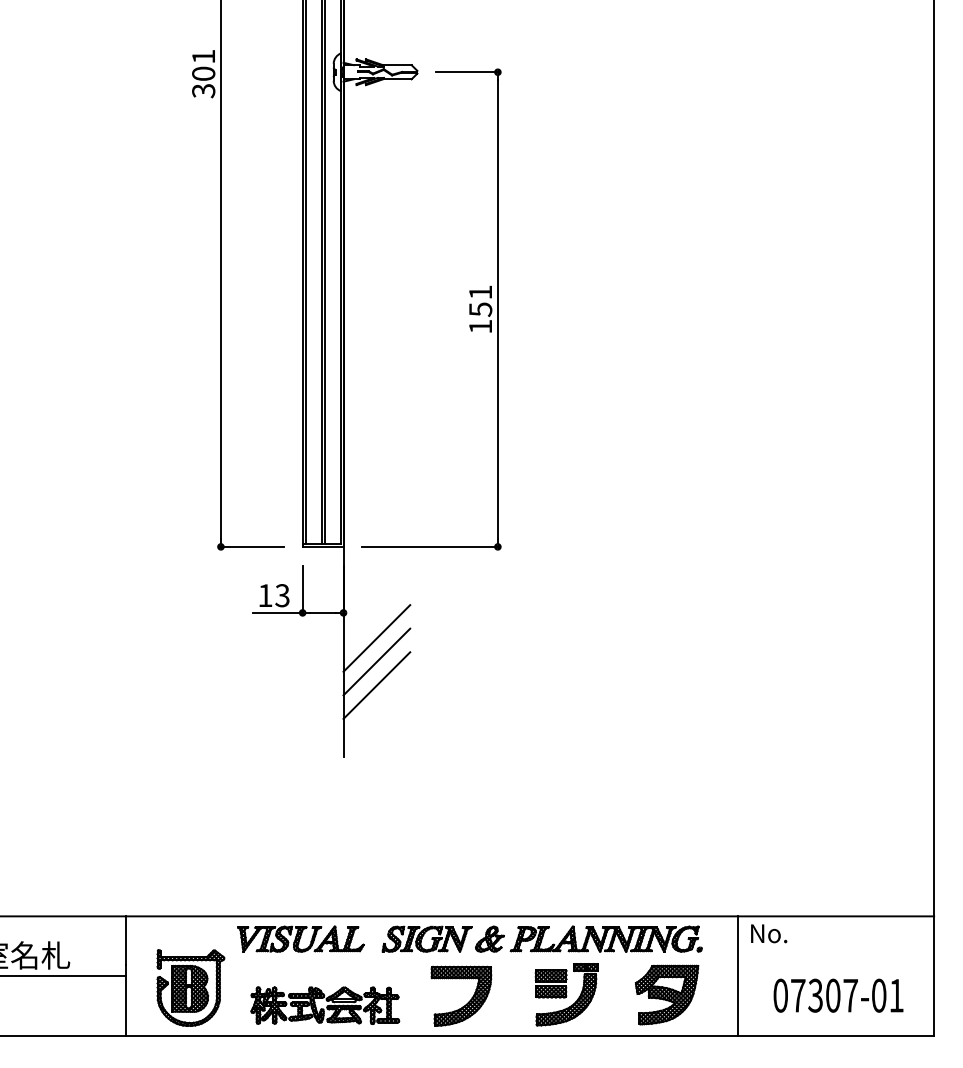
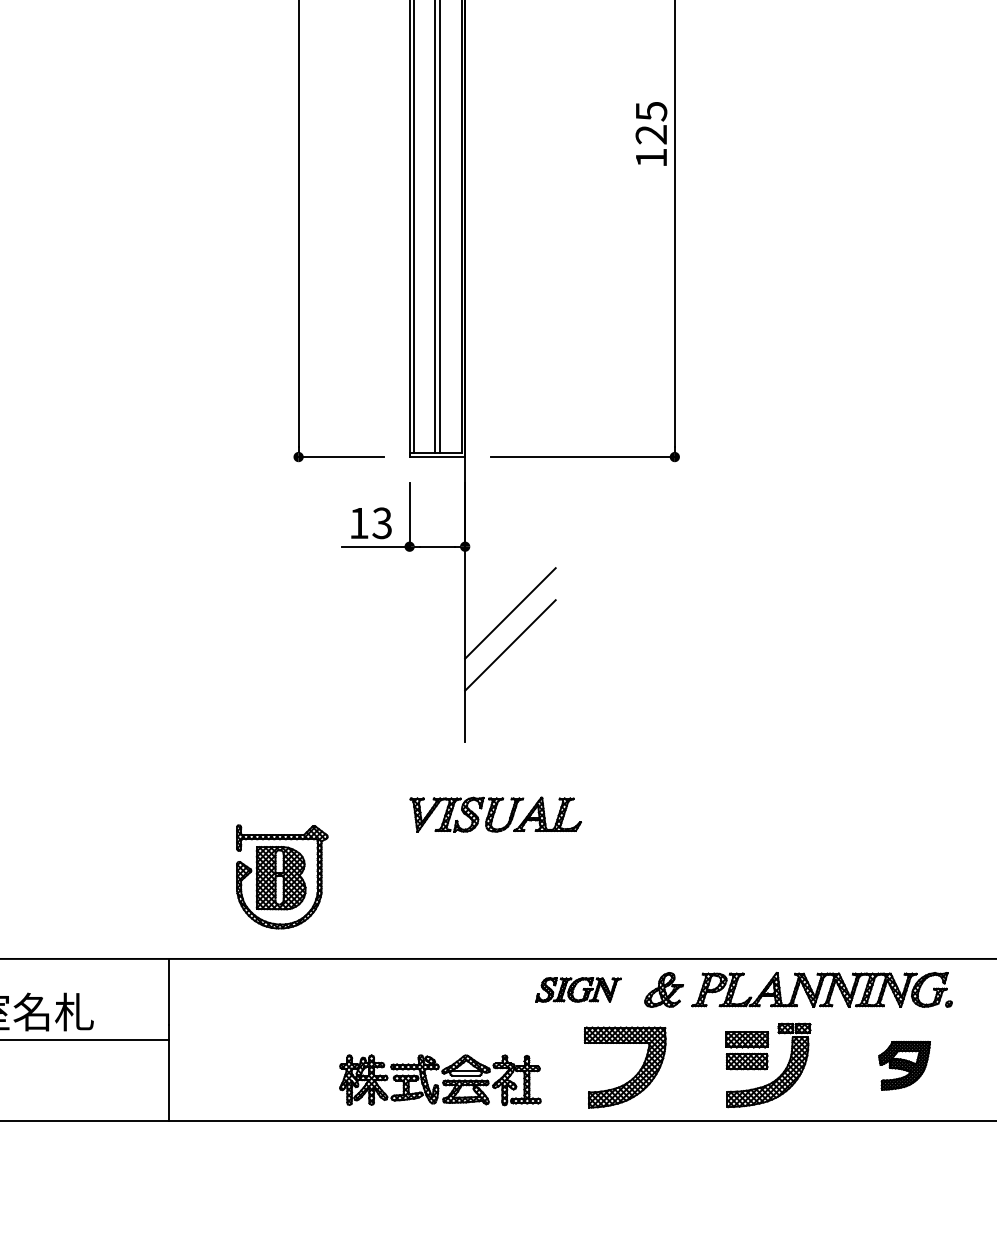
text: (480, 301) -> (651, 123), 151 -> 125
line: (376, 638) -> (509, 581), removed
part: (300, 938) -> (494, 813), moved
part: (426, 938) -> (577, 989), size x0.7
part: (190, 987) -> (281, 876), moved
part: (666, 994) -> (903, 1065), size x0.6

